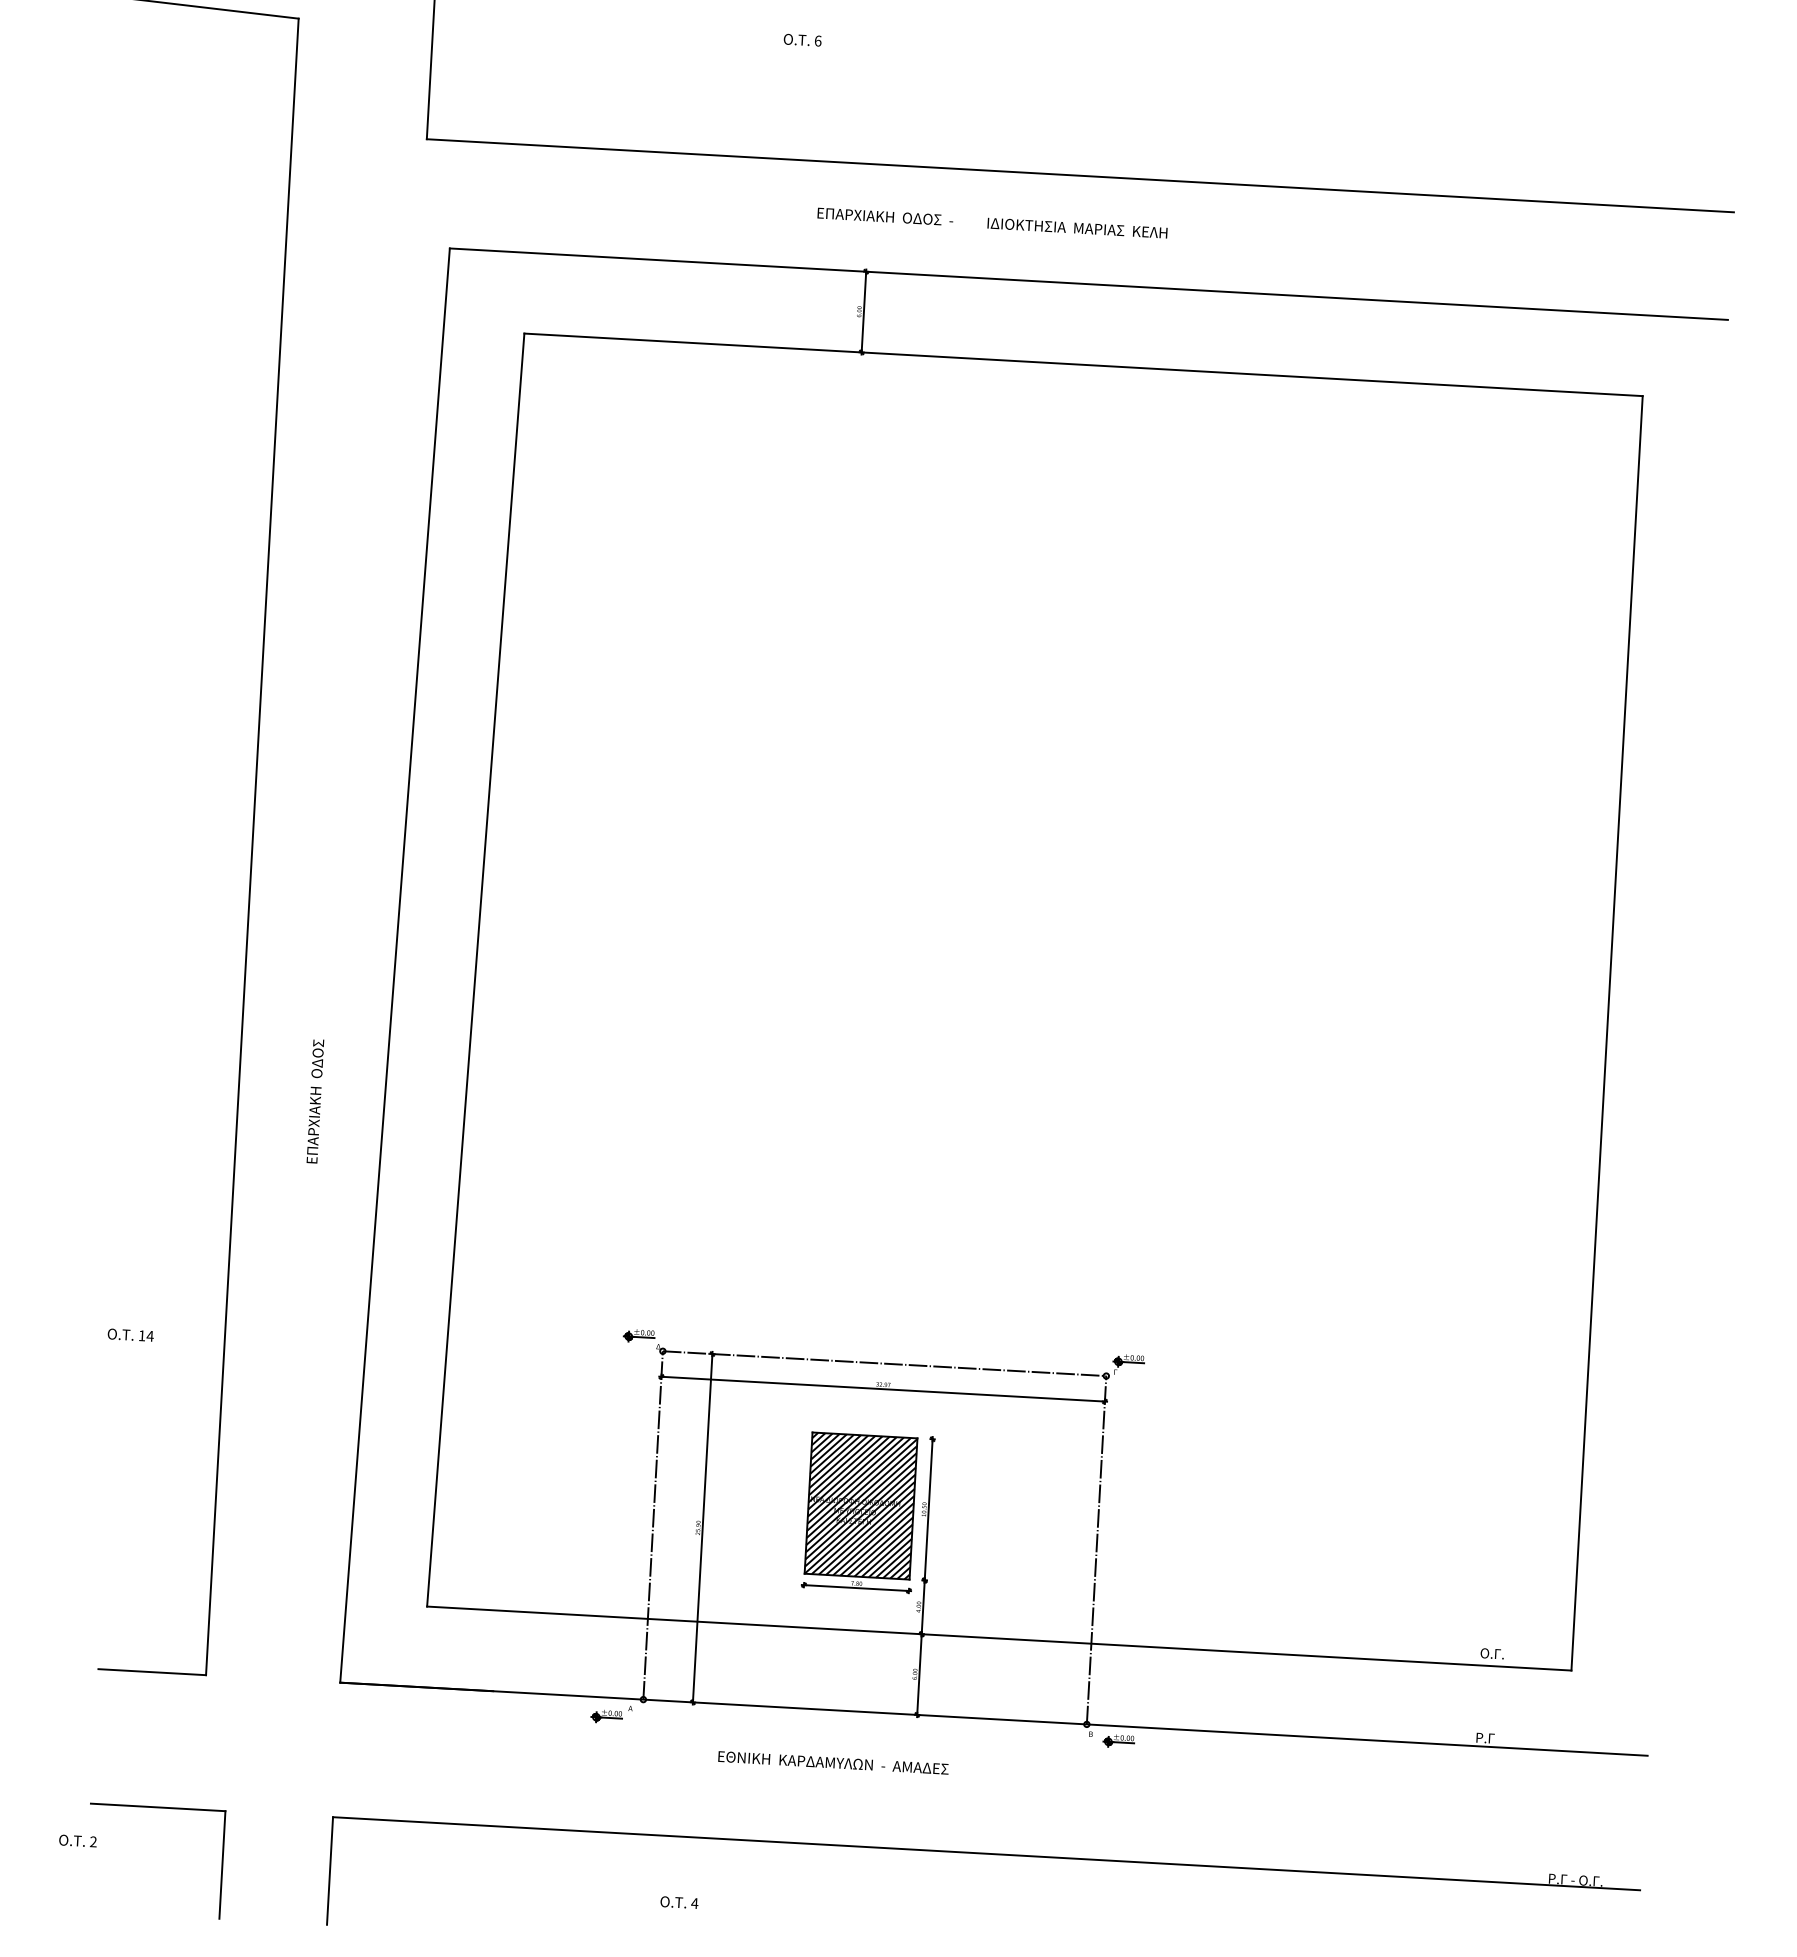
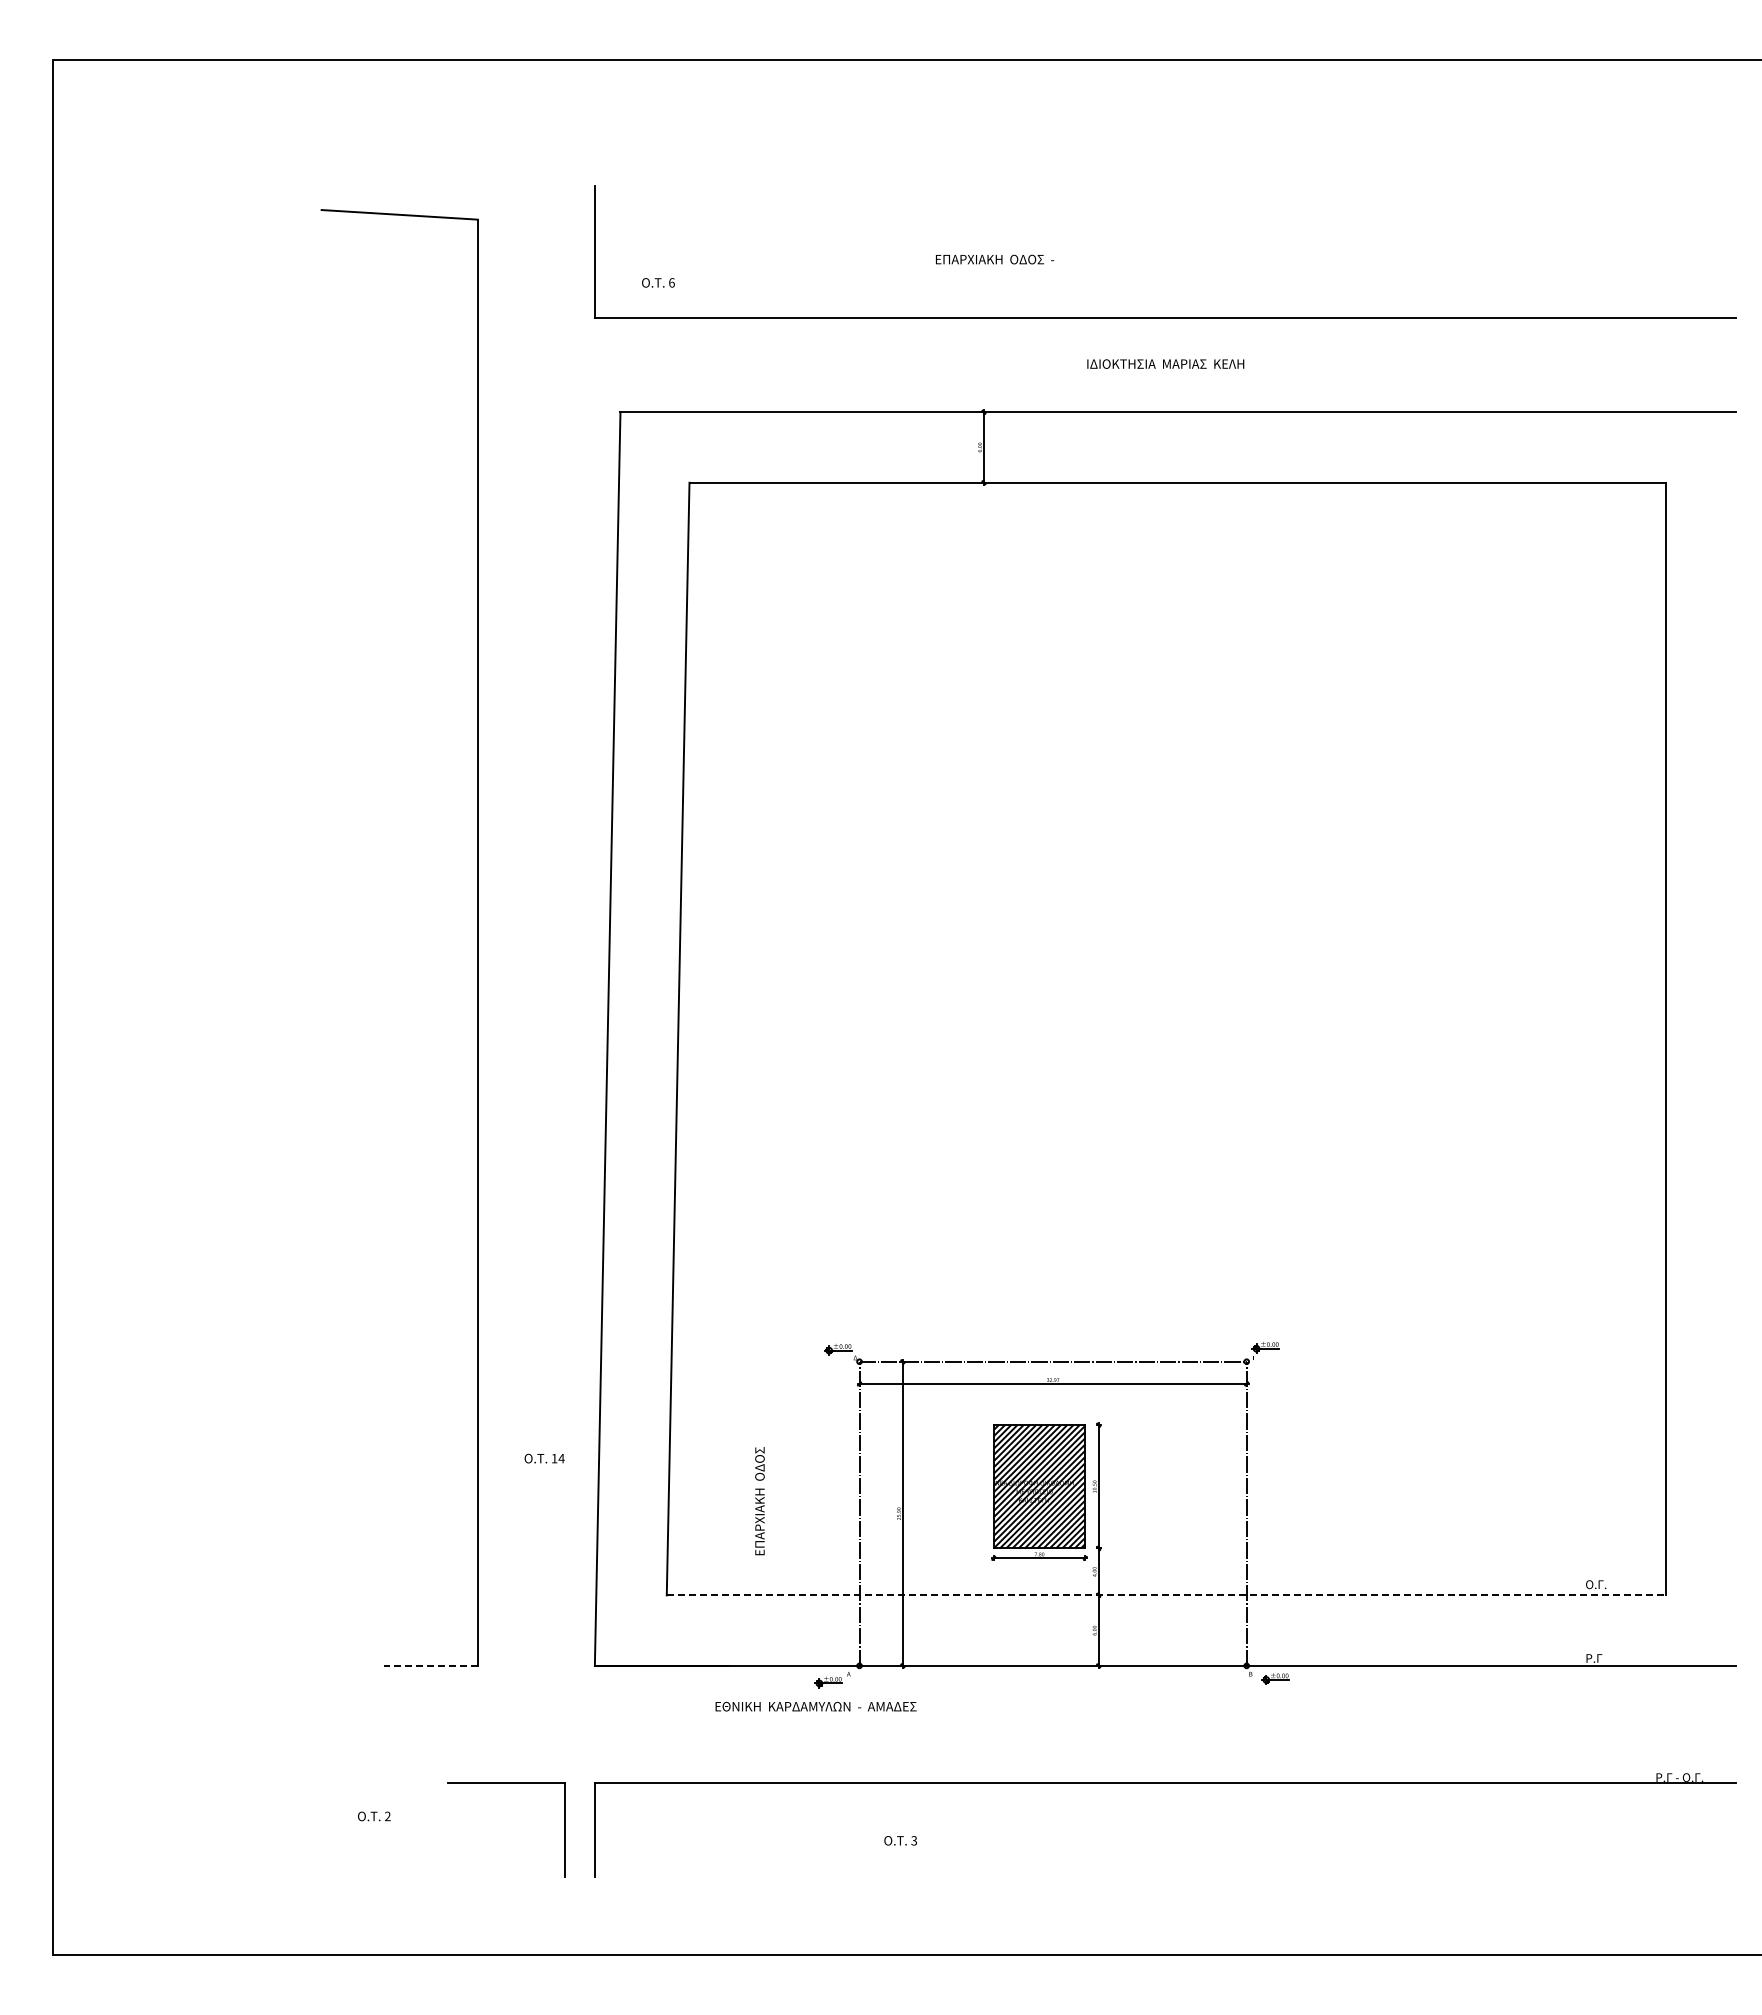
text: (802, 39) -> (658, 282), moved
text: (885, 216) -> (995, 259), moved
text: (314, 1101) -> (759, 1501), moved
text: (130, 1335) -> (544, 1458), moved
line: (999, 1638) -> (1166, 1595), solid -> dashed
line: (151, 1671) -> (430, 1665), solid -> dashed
text: (832, 1762) -> (815, 1706), moved
part: (158, 1807) -> (506, 1783), moved
text: (695, 1903) -> (914, 1840), 4 -> 3

